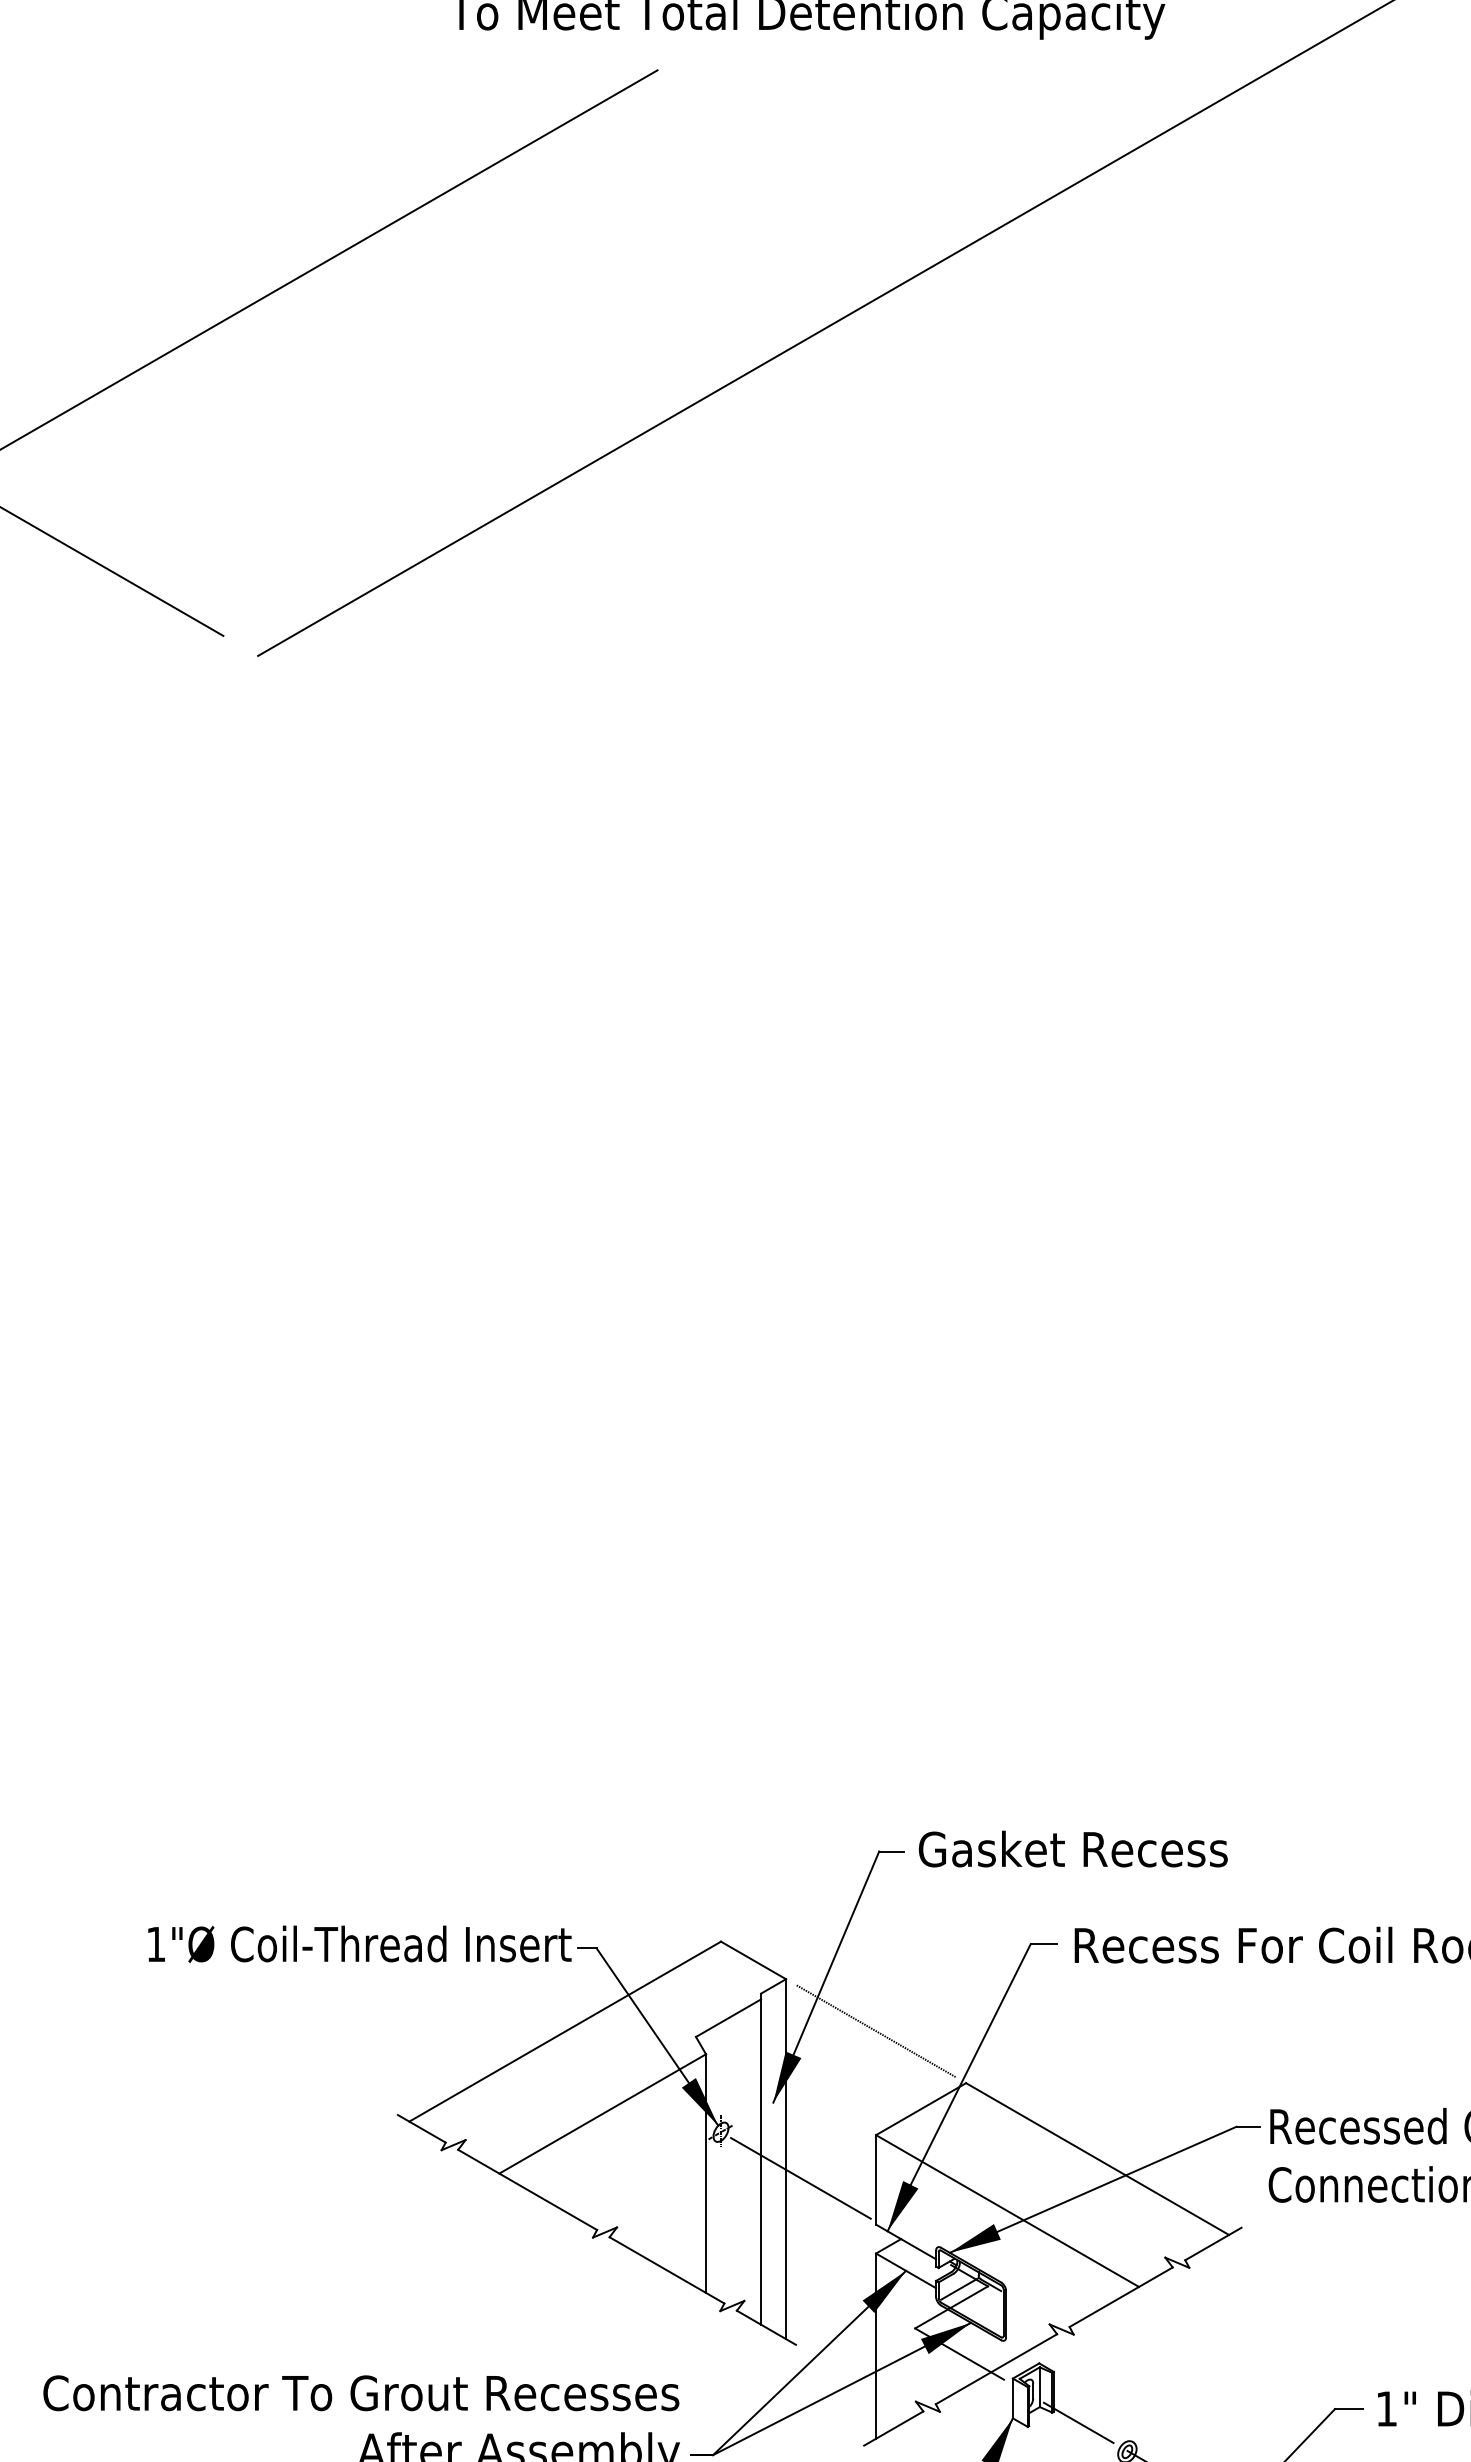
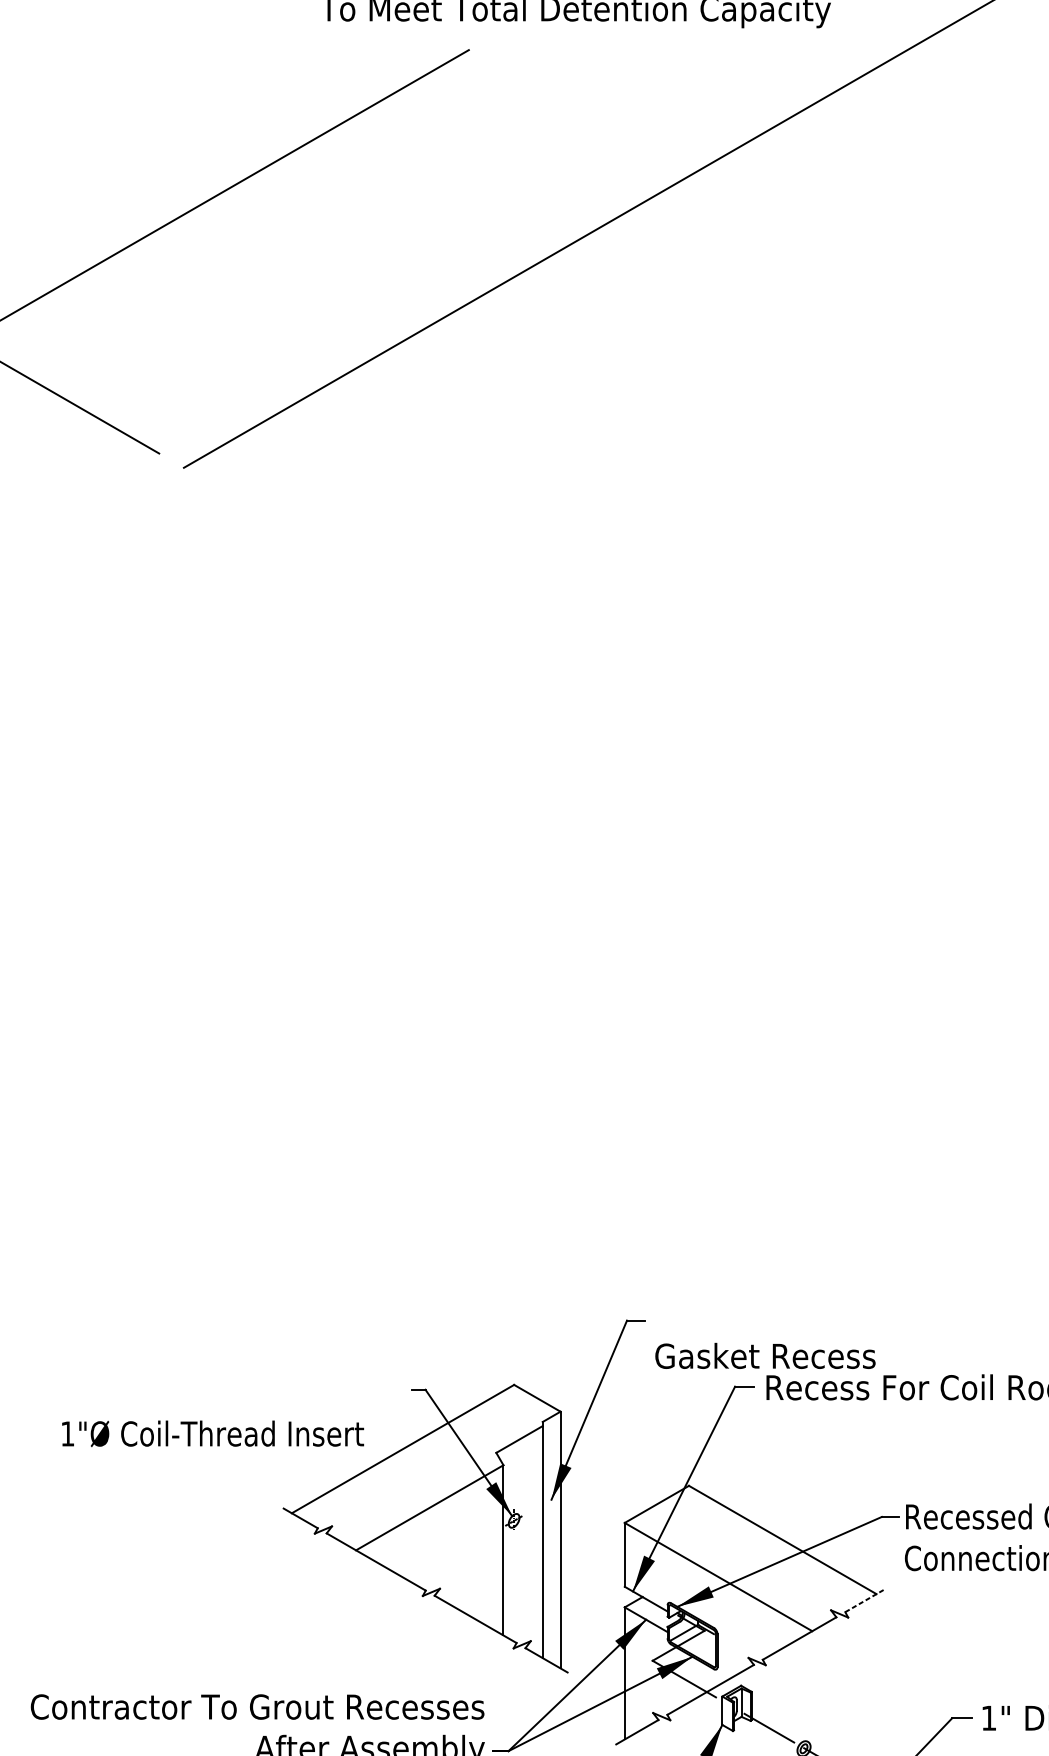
text: (1072, 1848) -> (764, 1355), moved
text: (359, 1943) -> (212, 1433), moved
line: (876, 2031) -> (625, 1448), removed
line: (800, 2178) -> (570, 1553), removed
line: (1213, 2243) -> (865, 1600), solid -> dashed

